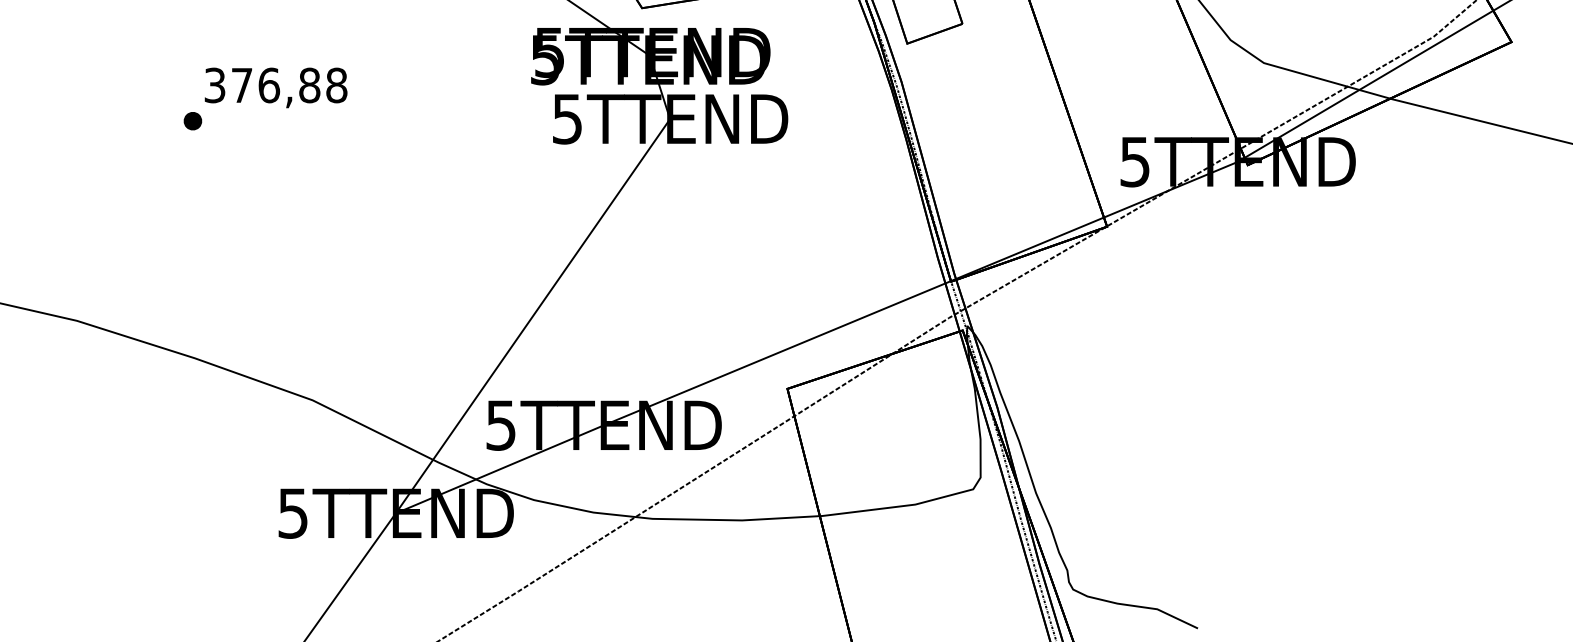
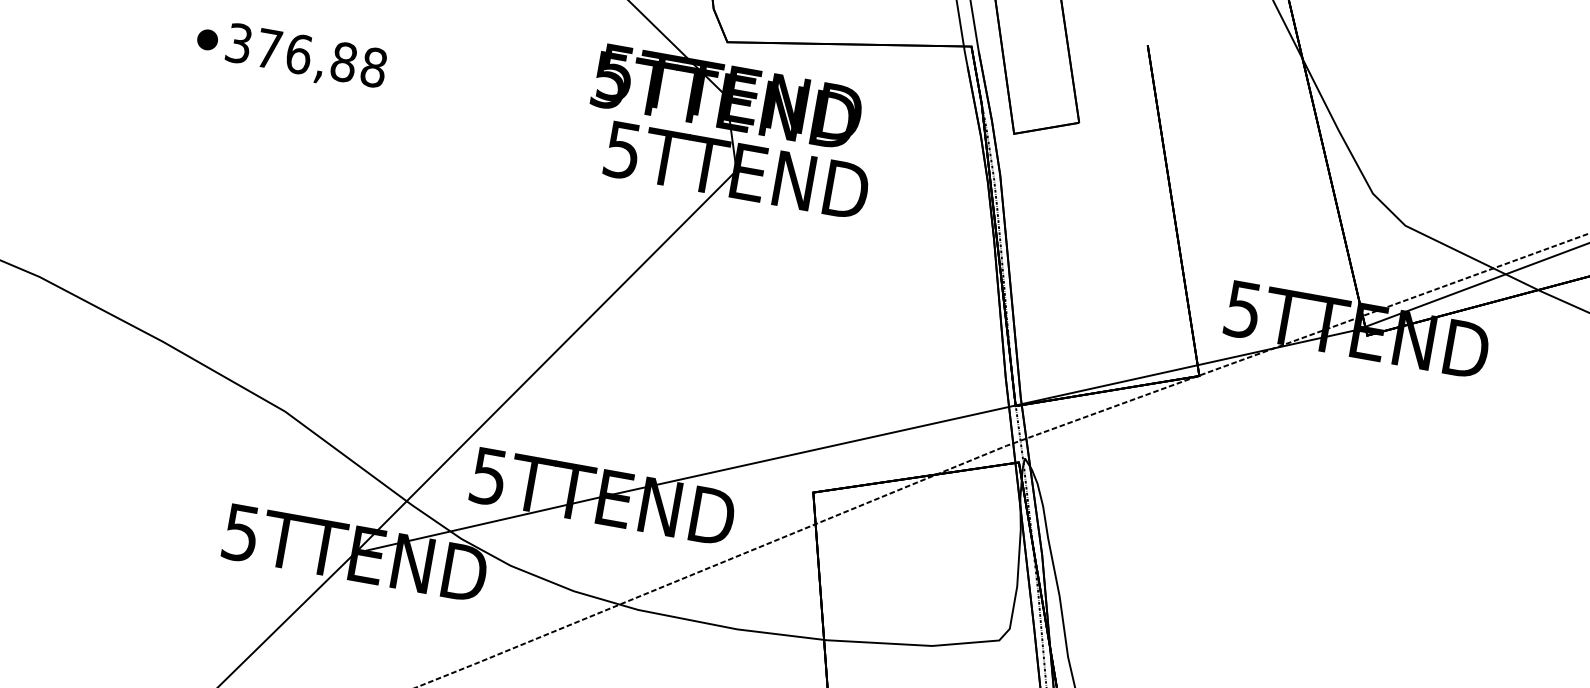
part: (192, 121) -> (207, 40), moved

